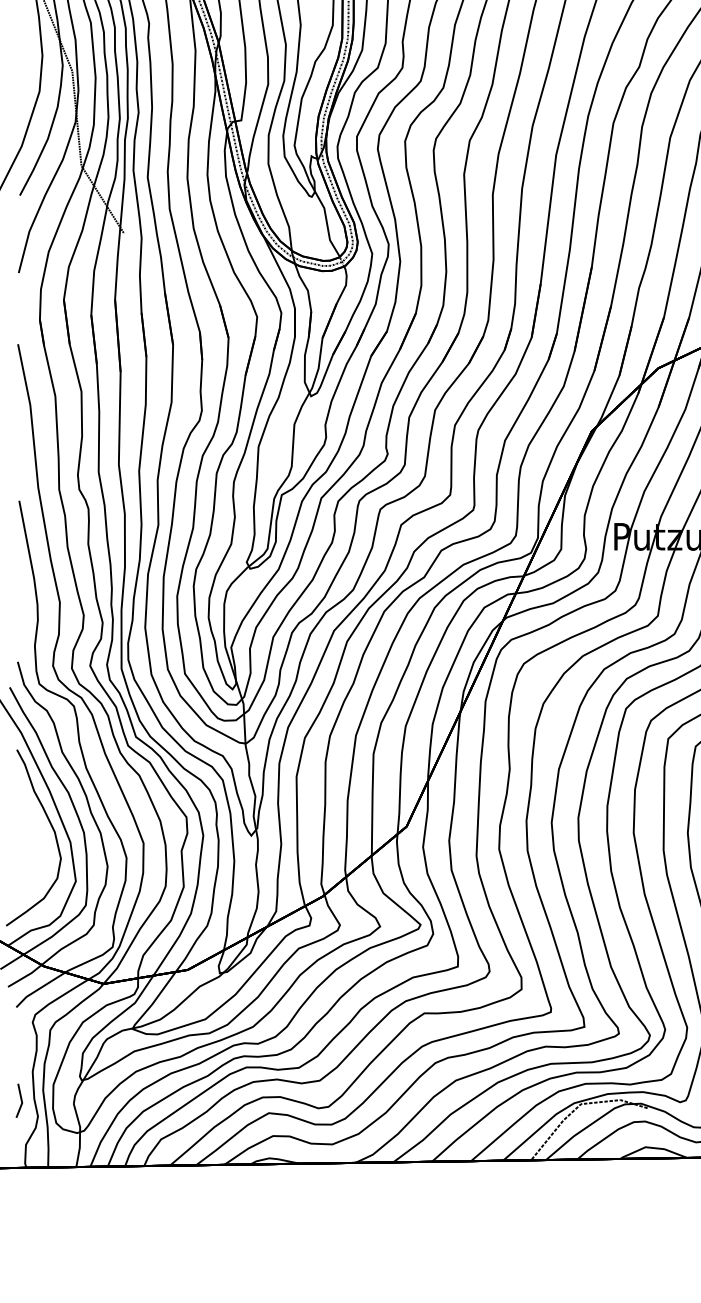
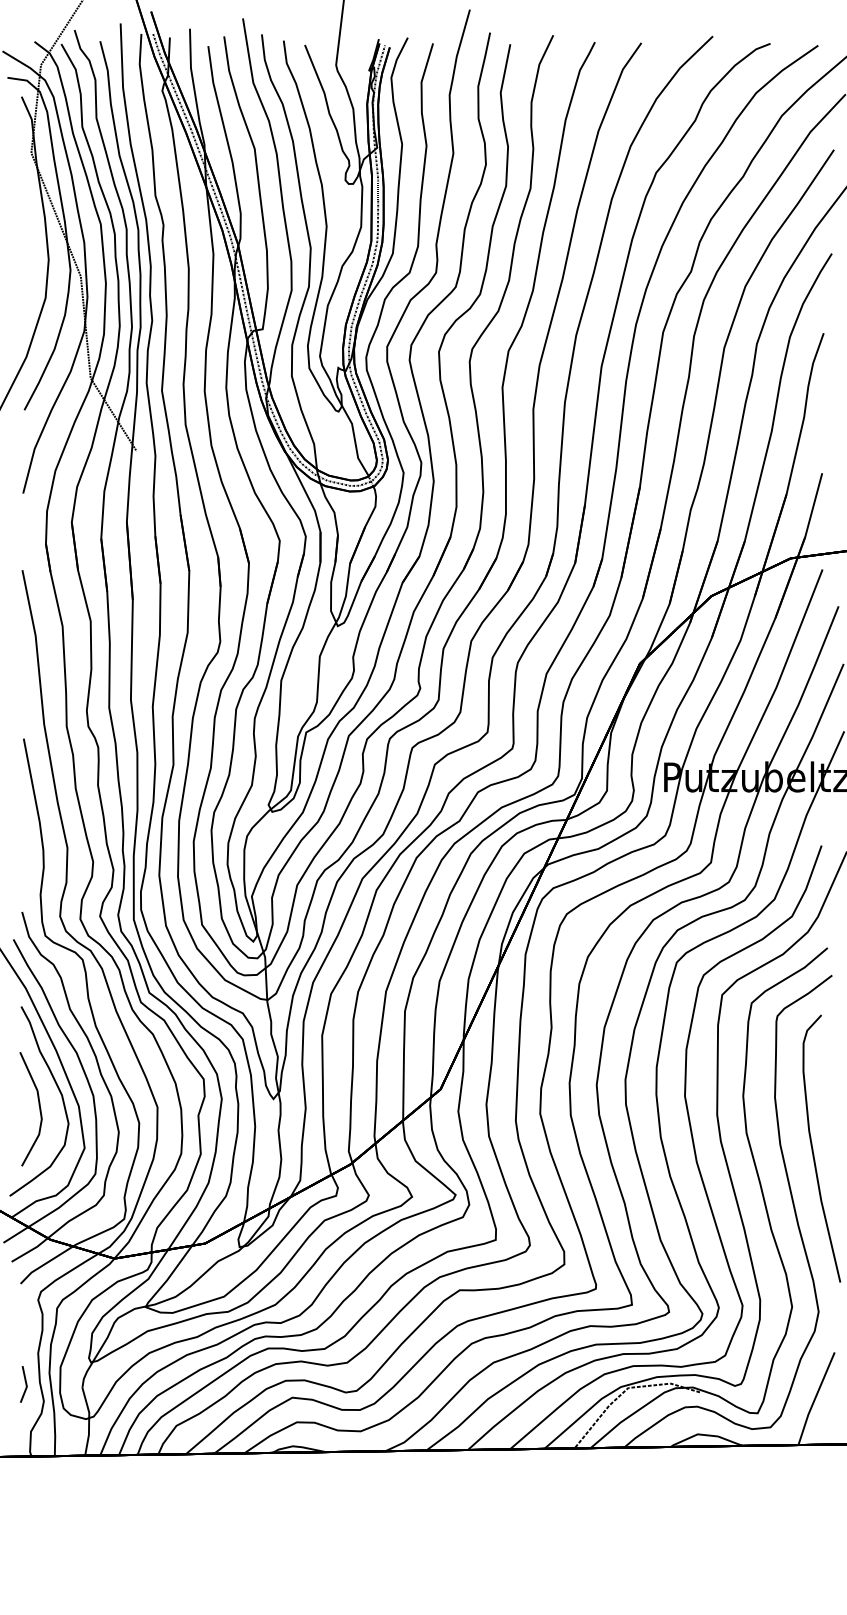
line: (32, 841) -> (38, 1105), added

